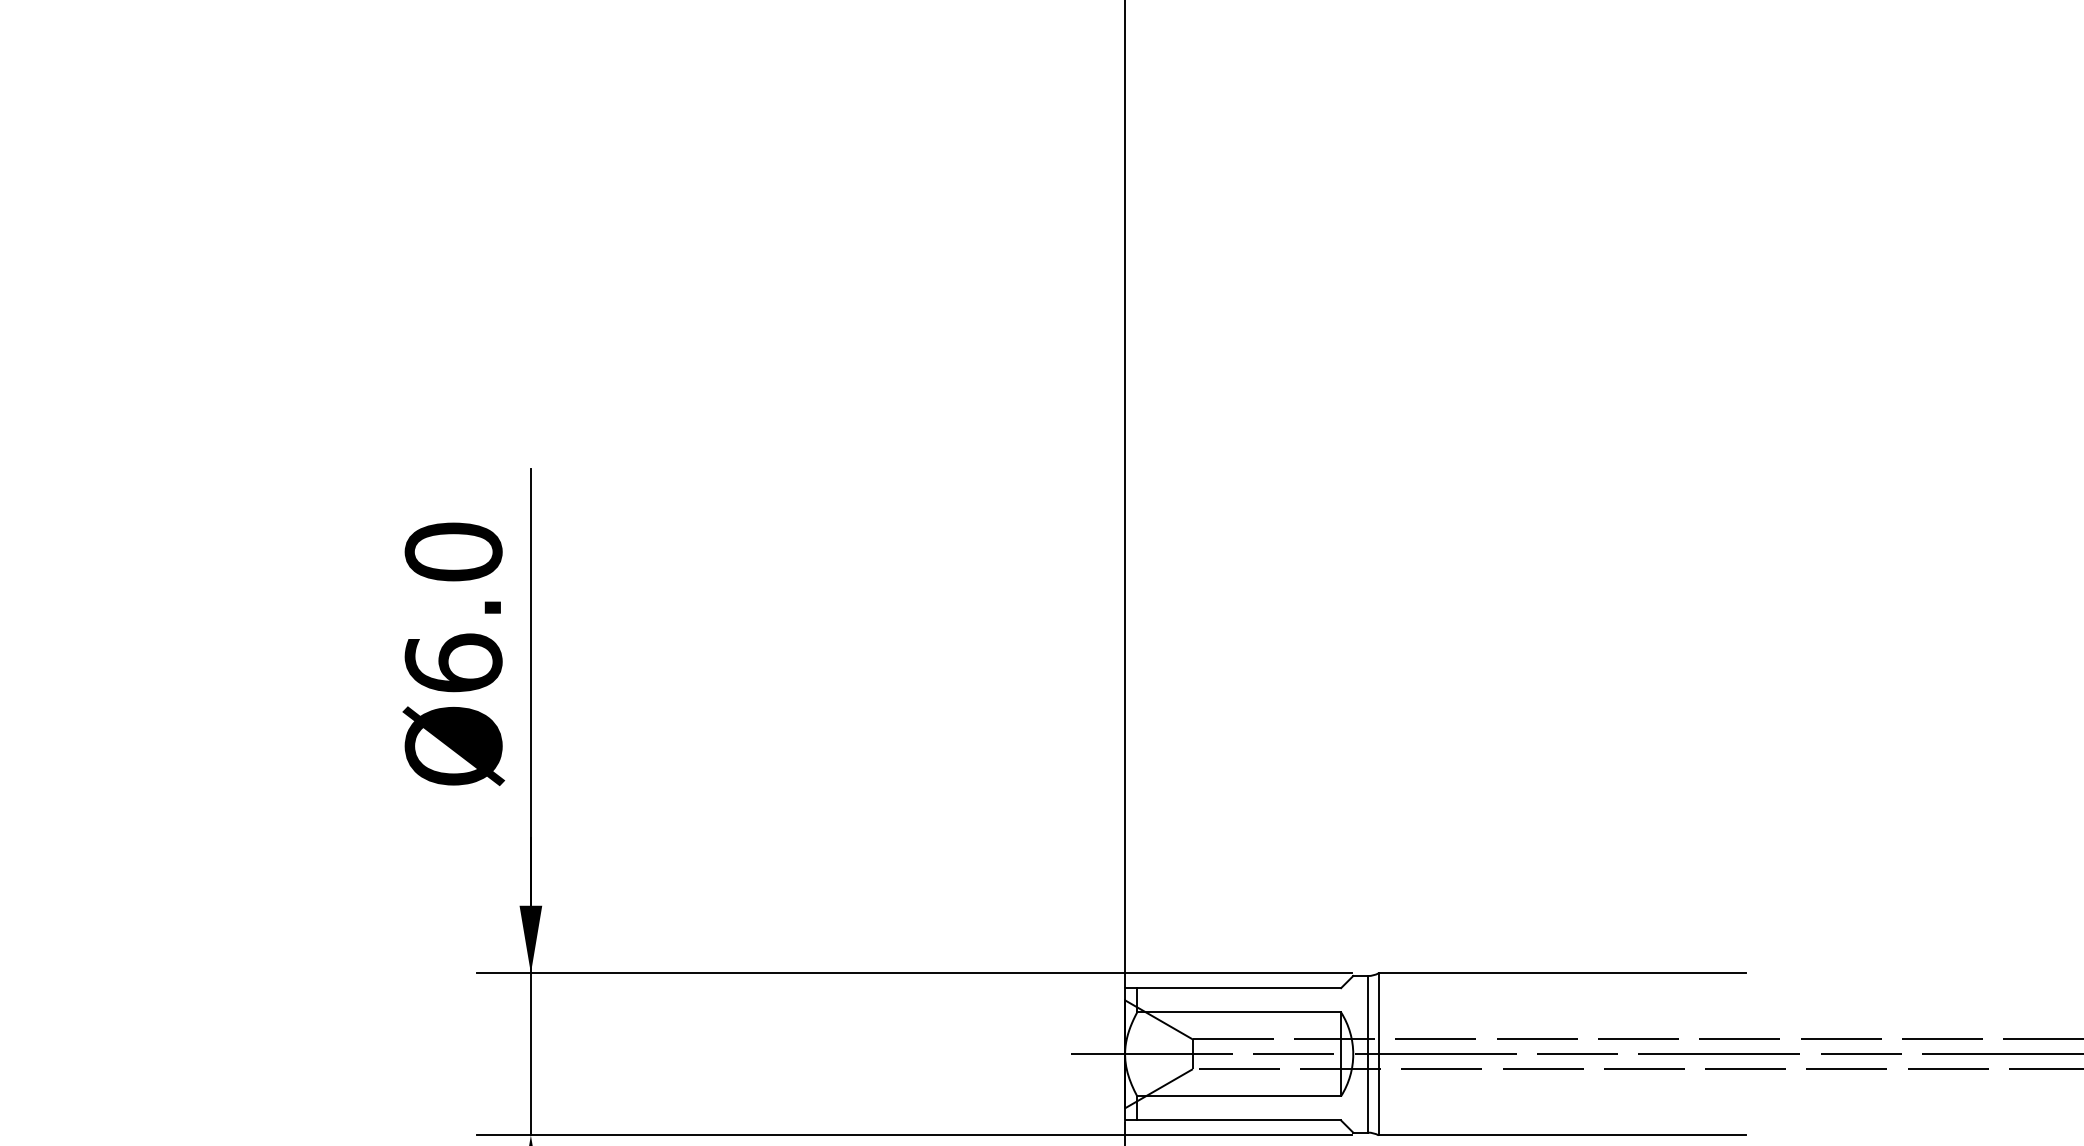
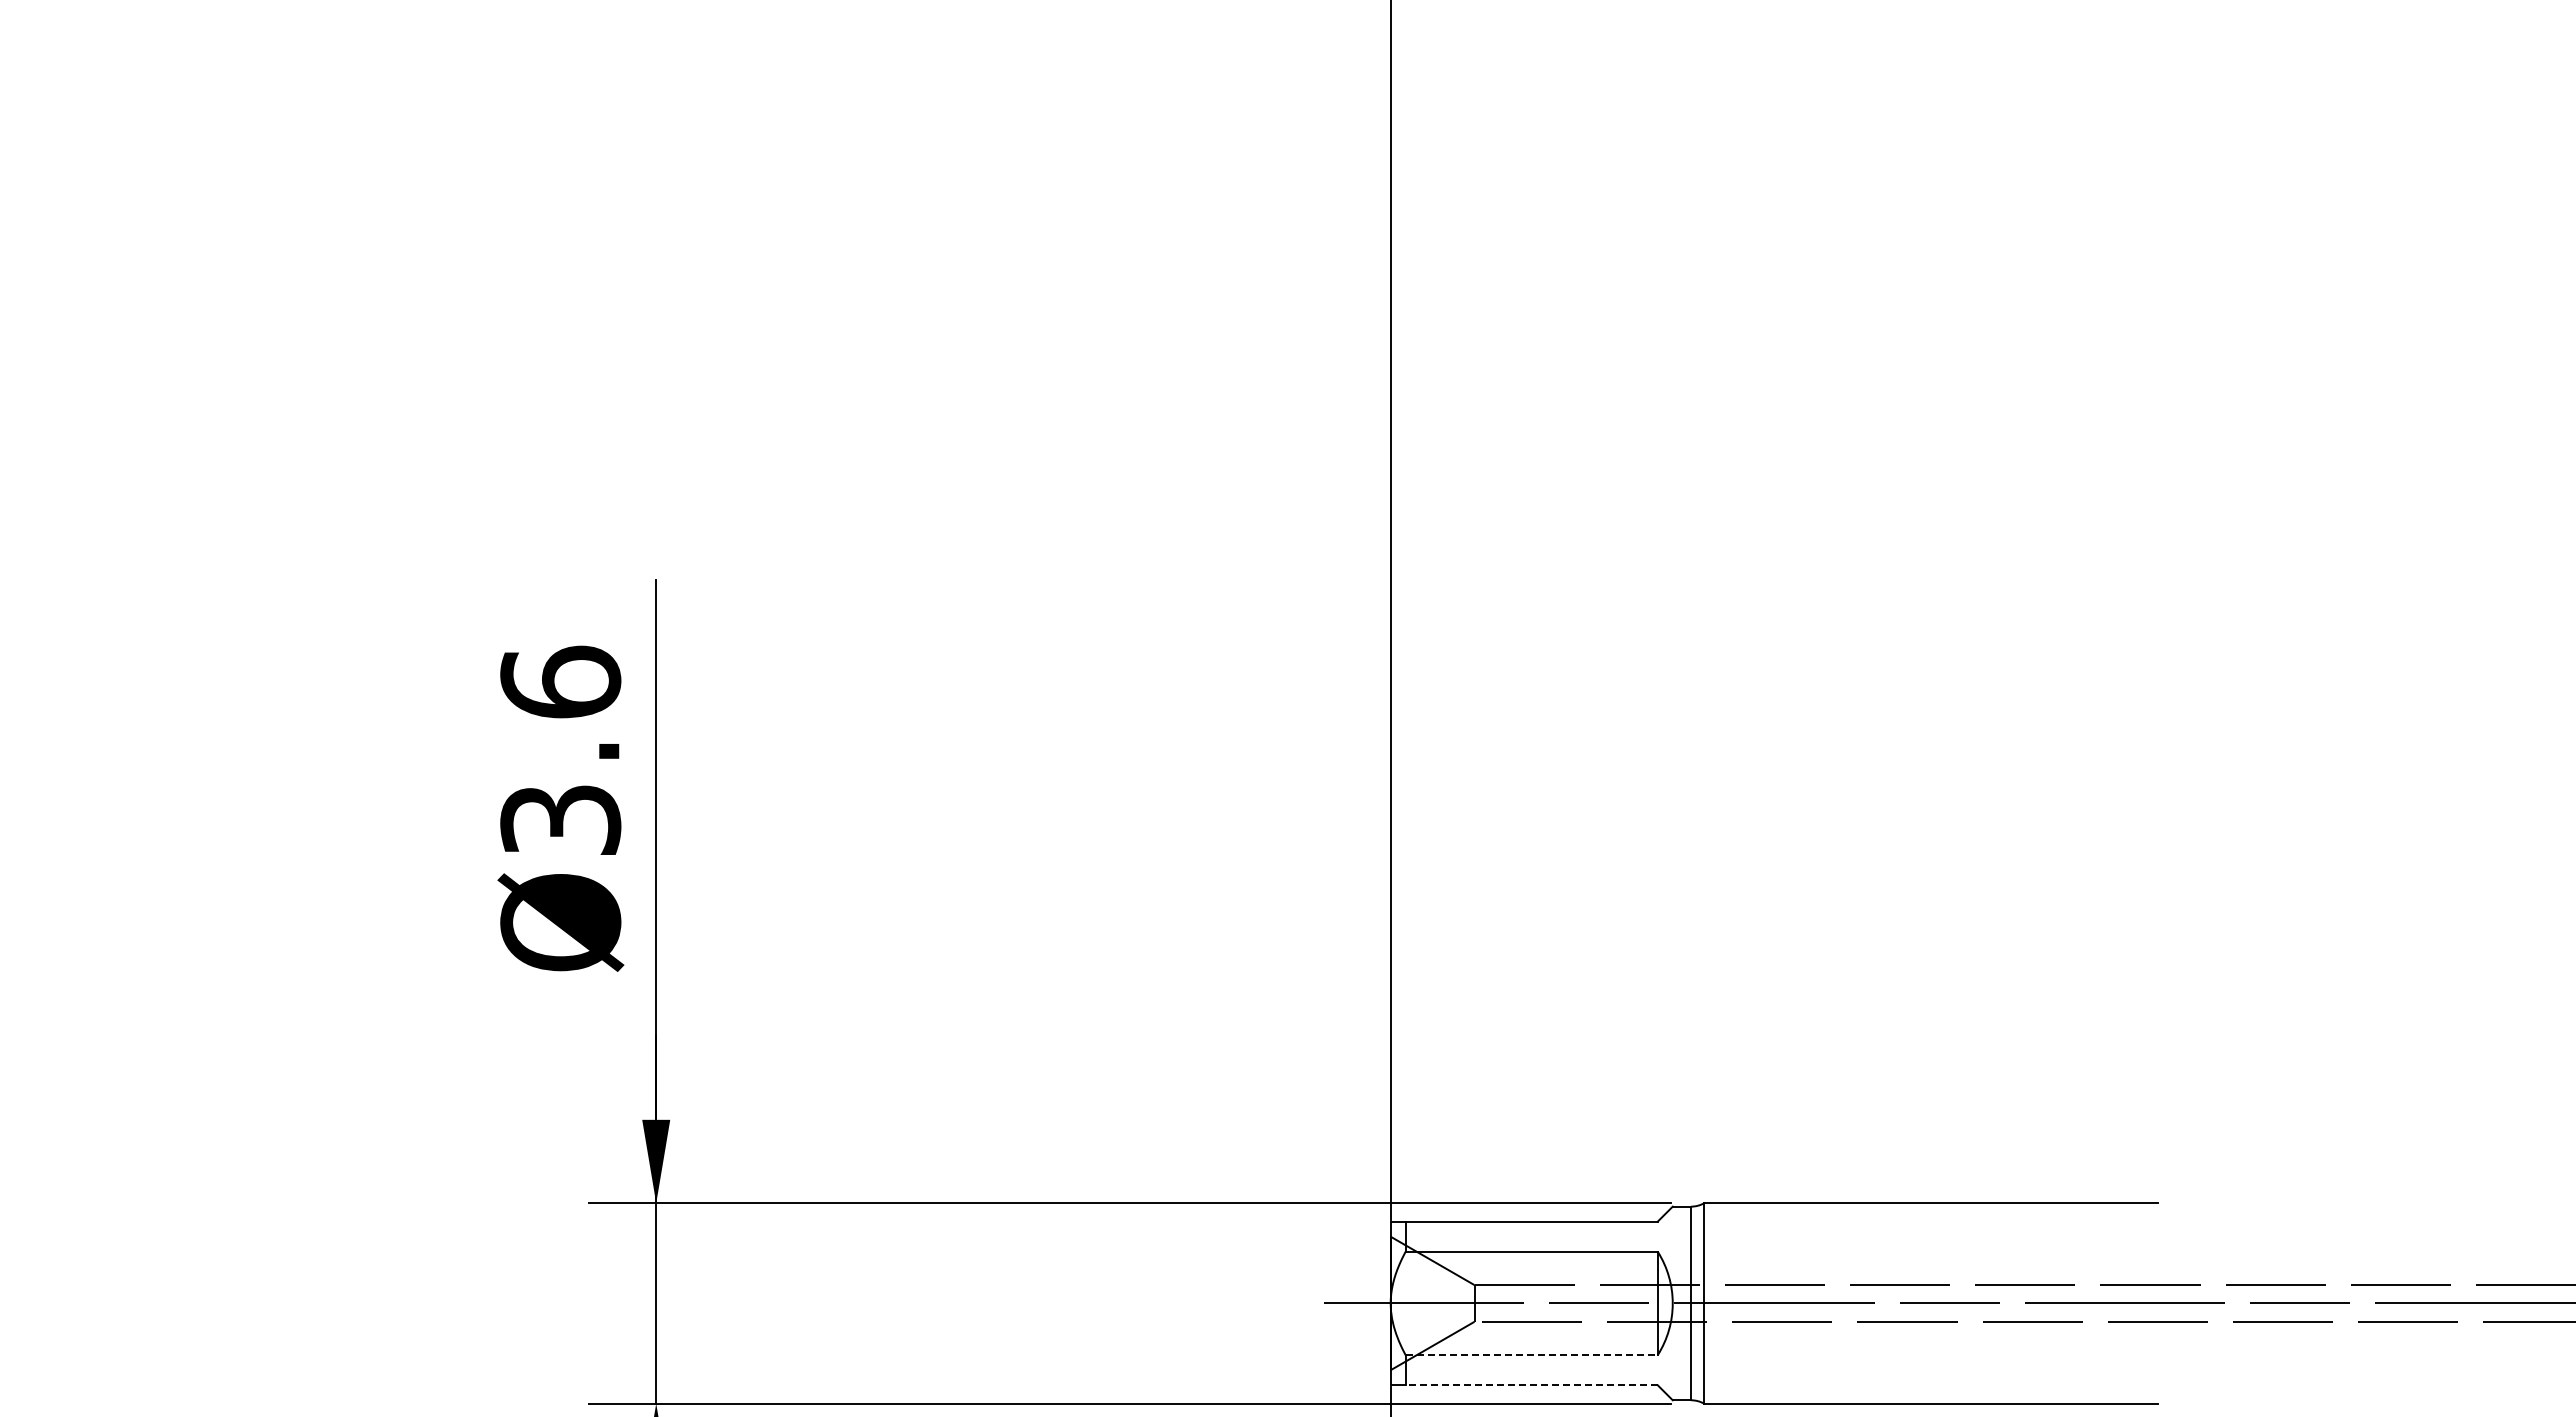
text: (453, 606) -> (560, 750), Ø6.0 -> Ø3.6
line: (1239, 1096) -> (1532, 1355), solid -> dashed
line: (1238, 1120) -> (1531, 1385), solid -> dashed

